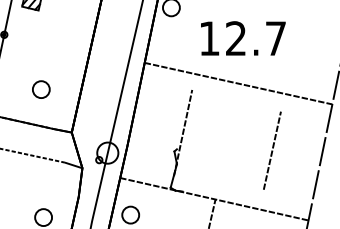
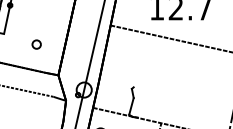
part: (41, 89) -> (36, 44), size x0.7
line: (183, 132) -> (138, 75), removed
line: (271, 150) -> (201, 88), removed

